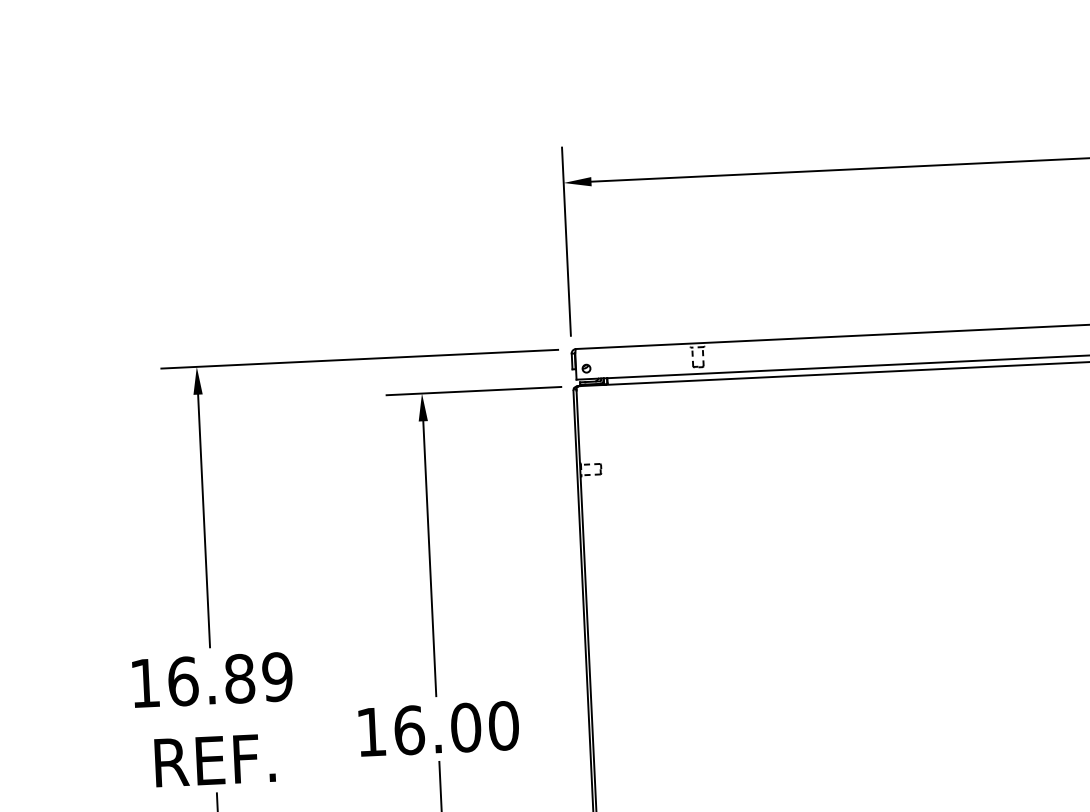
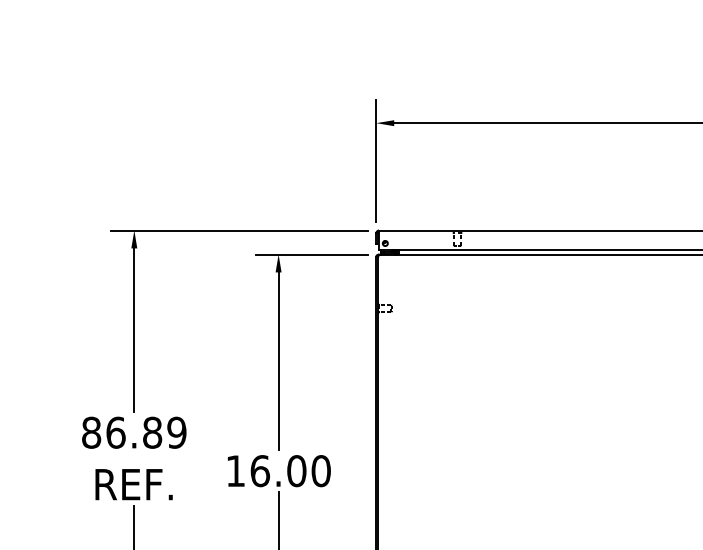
text: (145, 682) -> (91, 432), 16.89 -> 86.89

